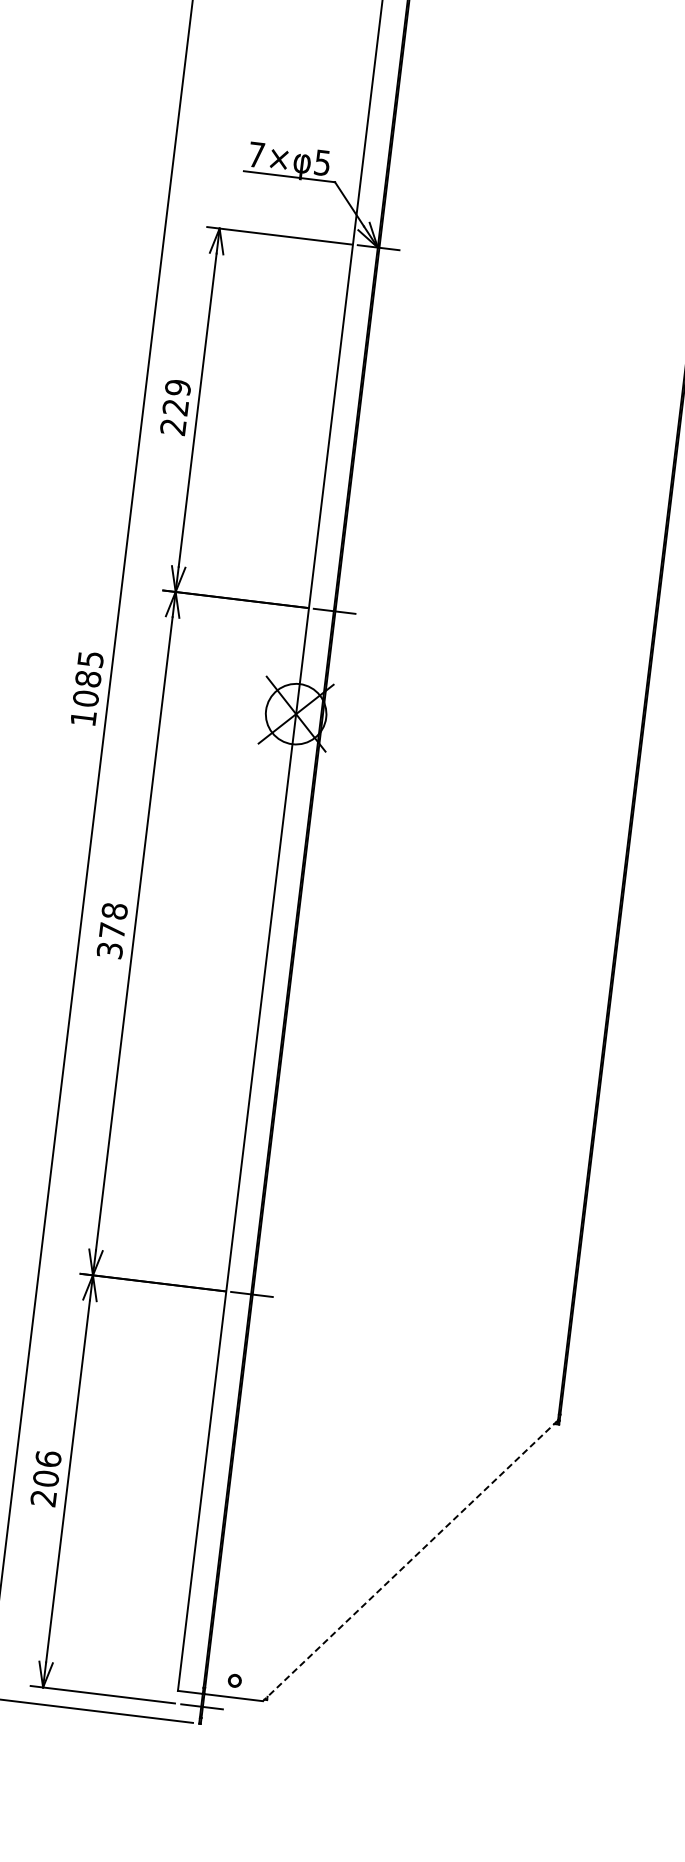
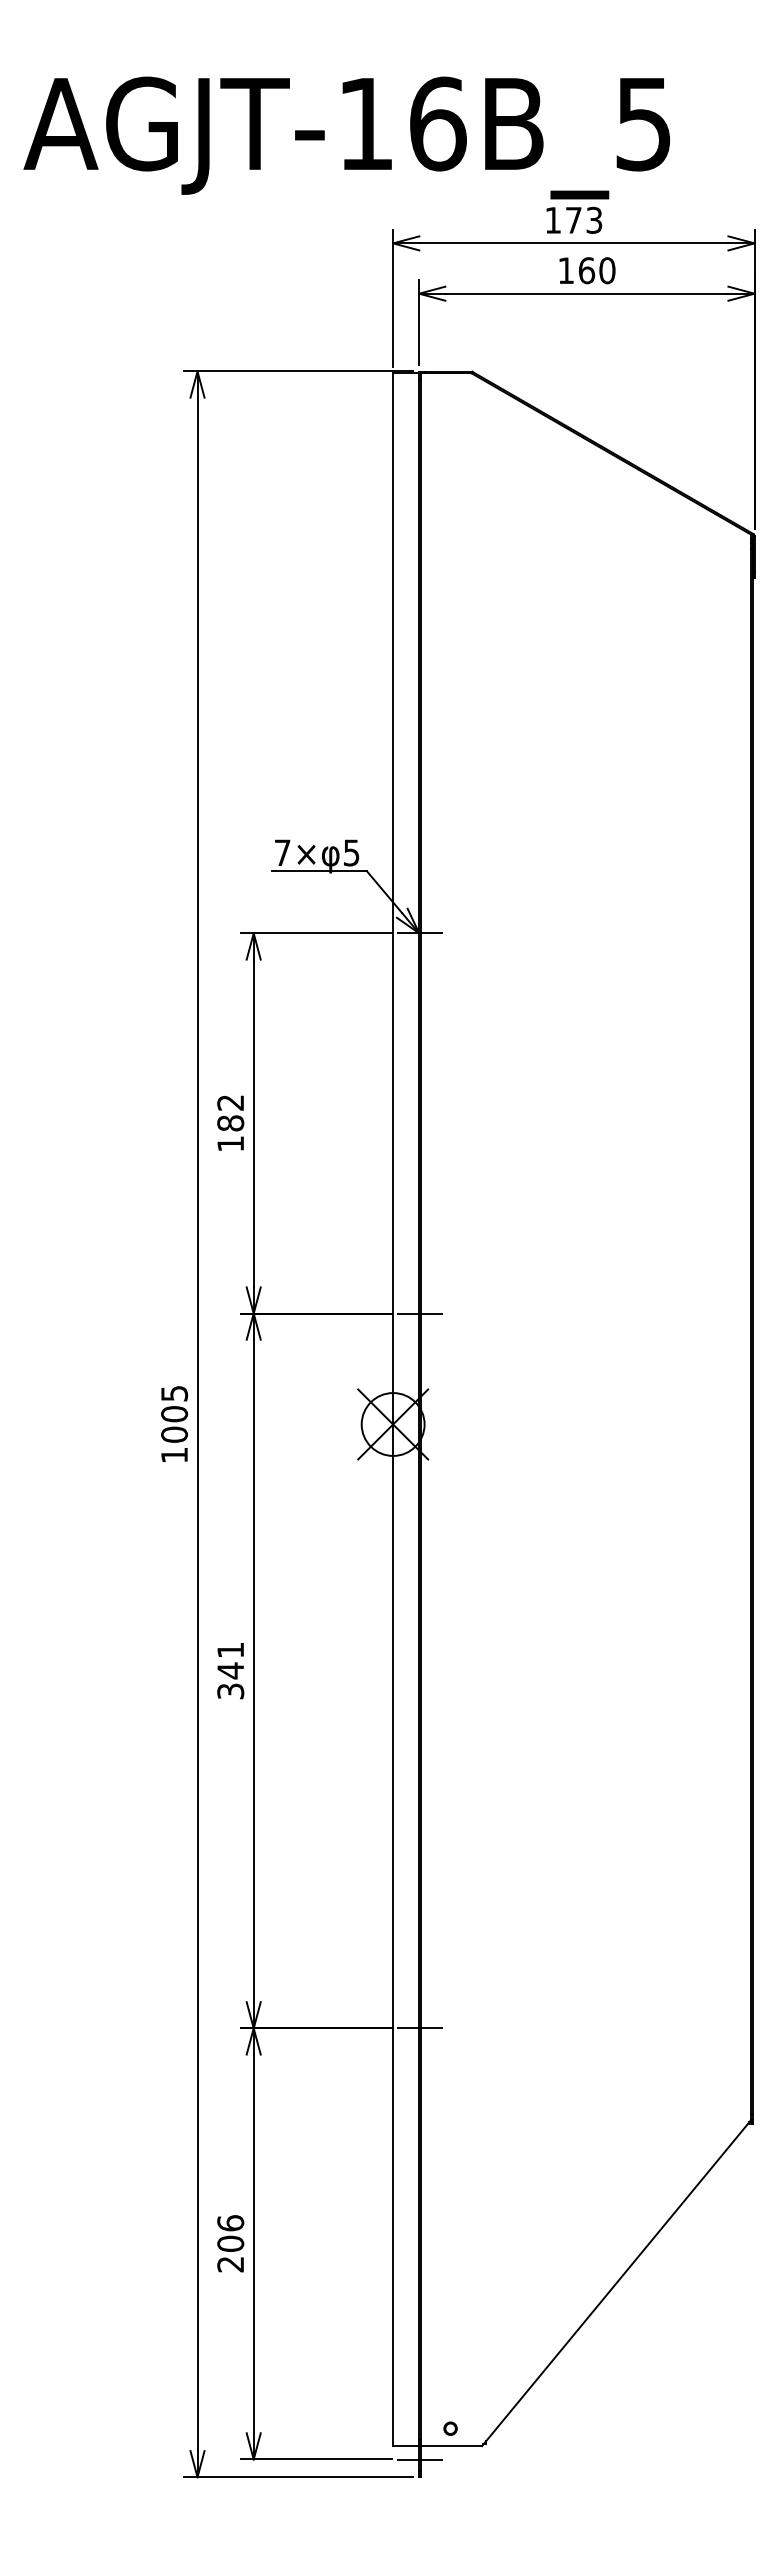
text: (175, 406) -> (230, 1122), 229 -> 182
text: (88, 679) -> (174, 1414), 1085 -> 1005
text: (113, 920) -> (230, 1660), 378 -> 341
line: (410, 1561) -> (616, 2283), dashed -> solid

